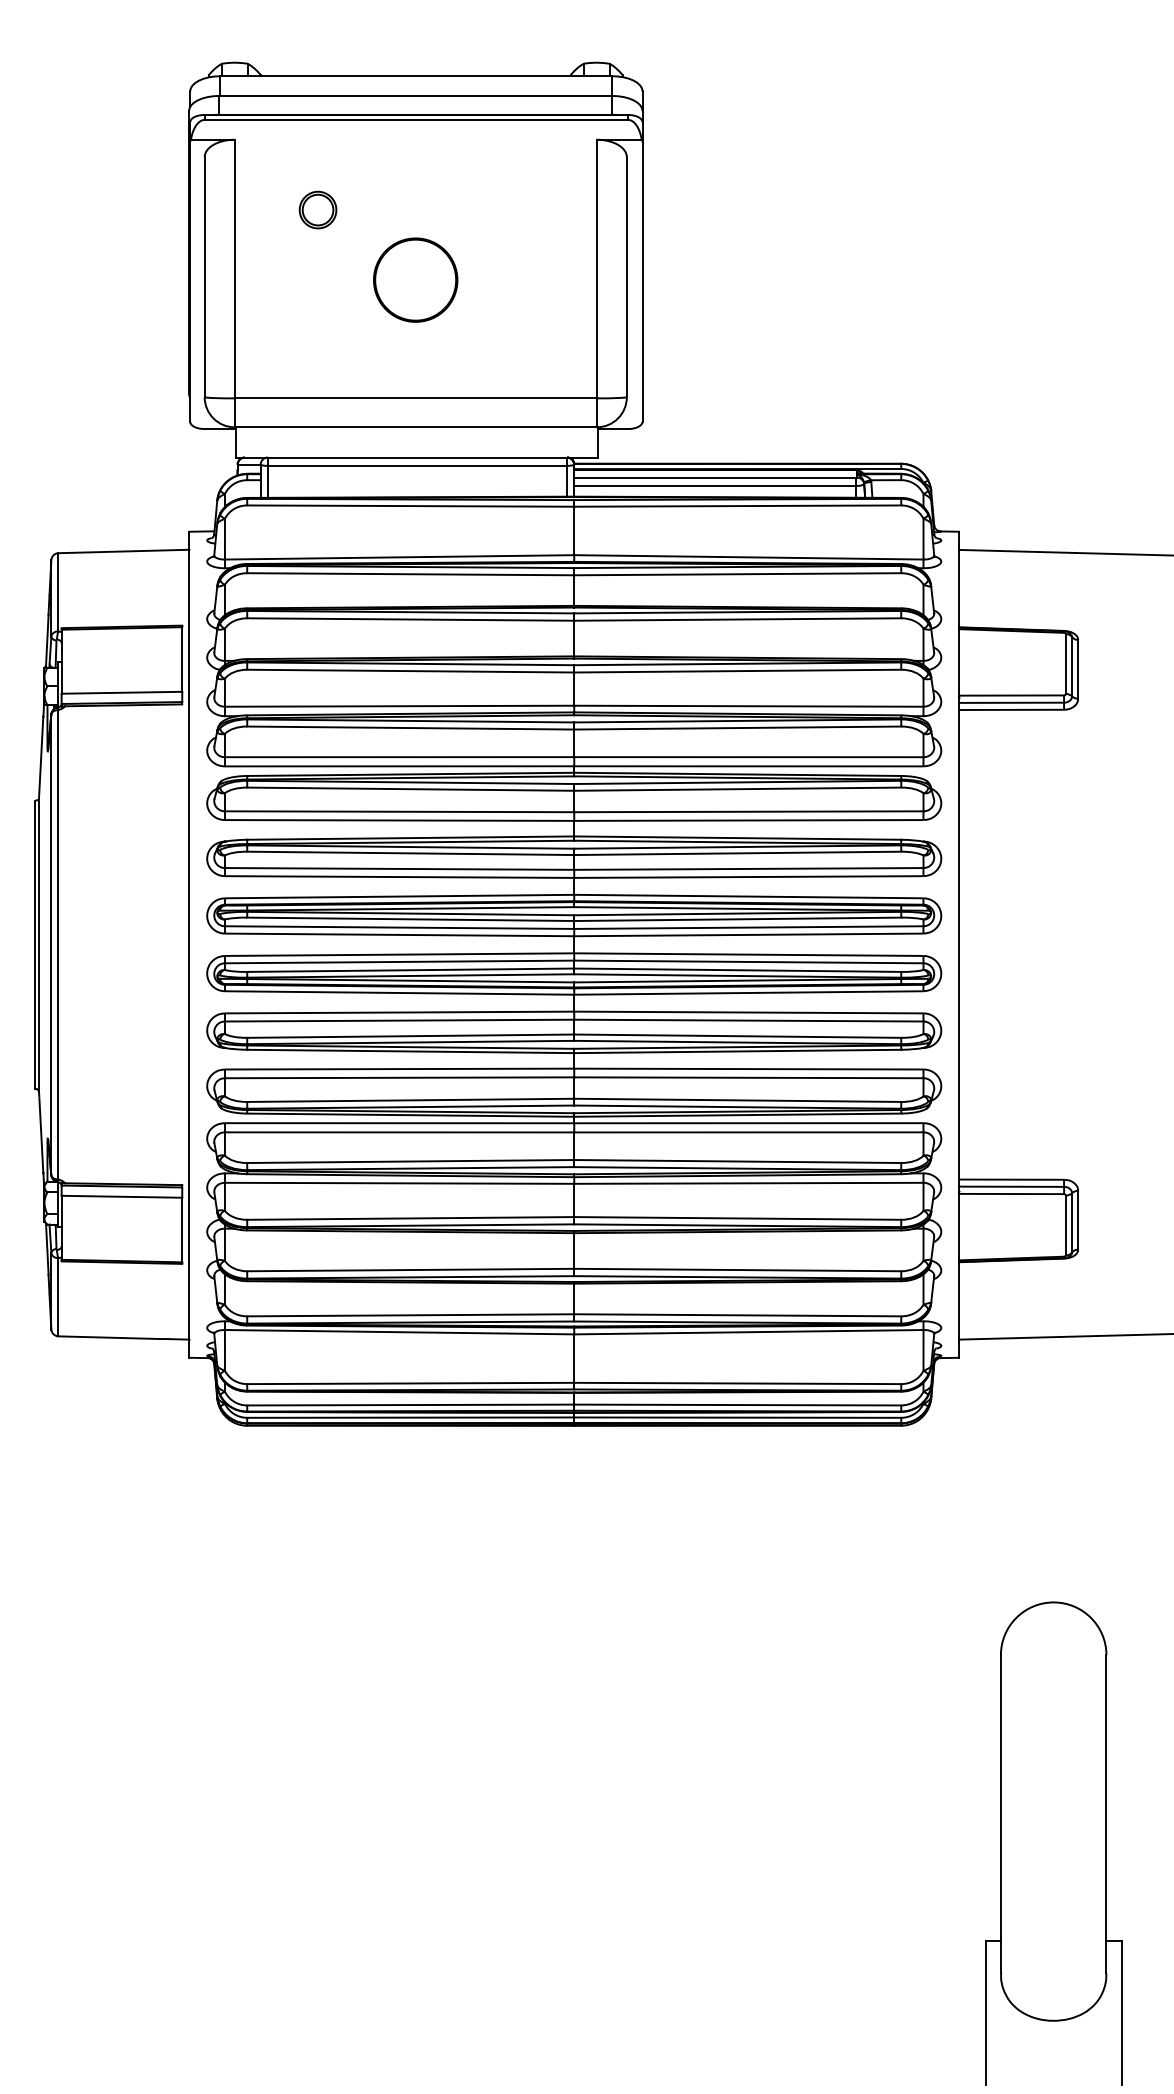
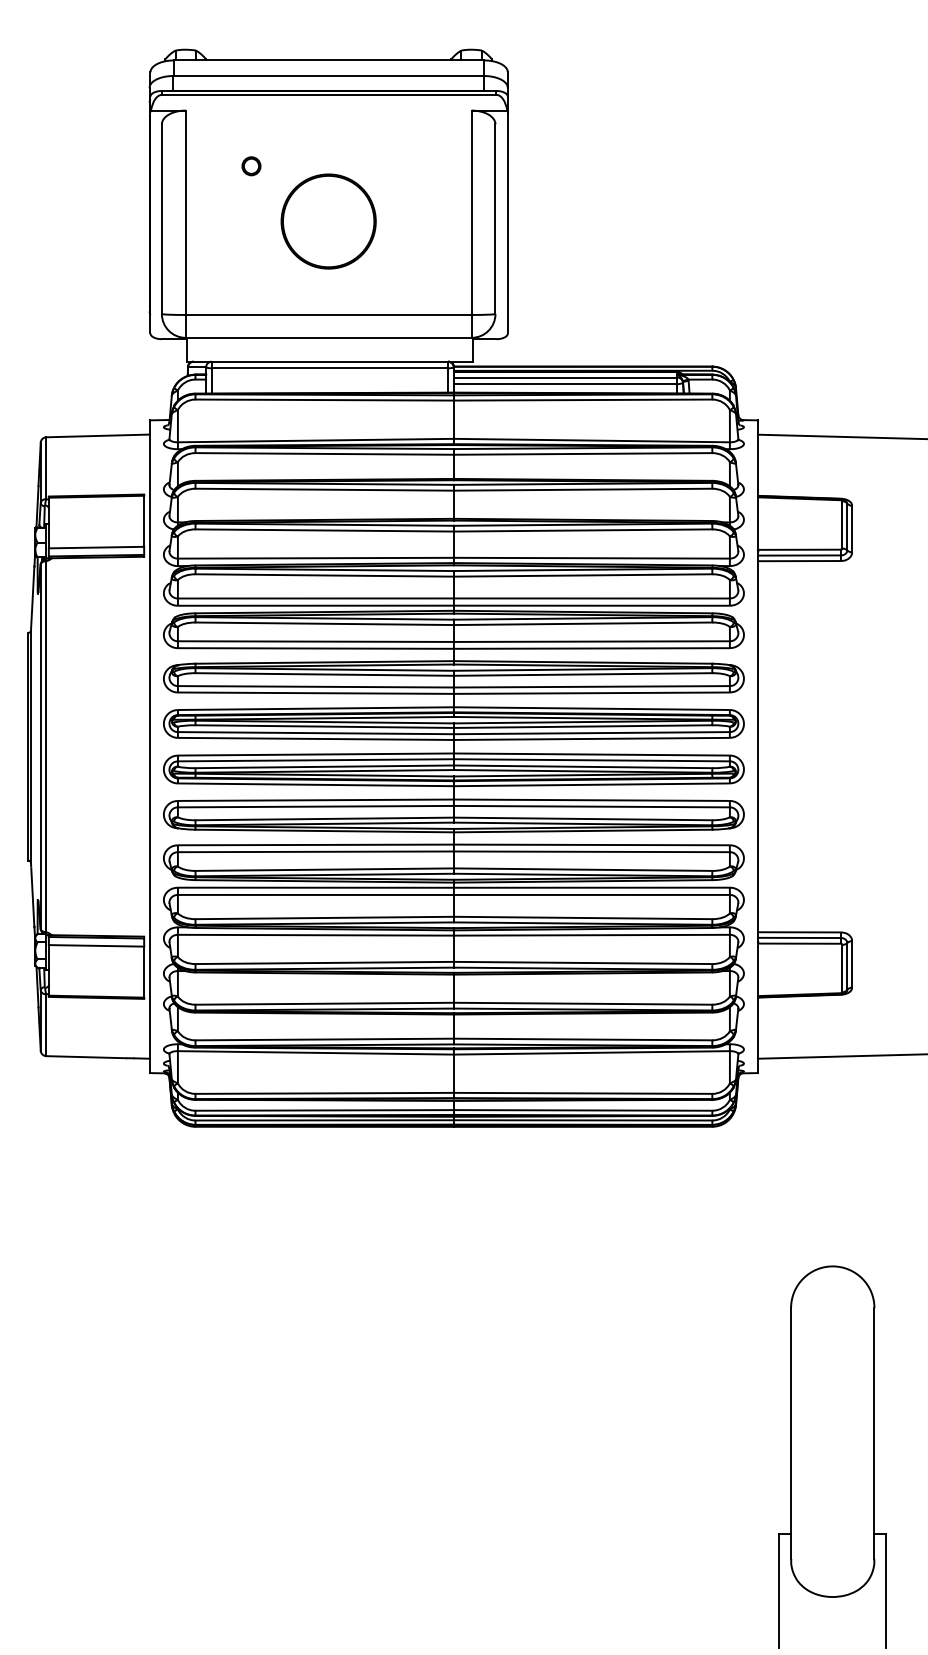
circle: (318, 210) -> (251, 166), size x0.62
part: (415, 280) -> (328, 221), size x1.43

